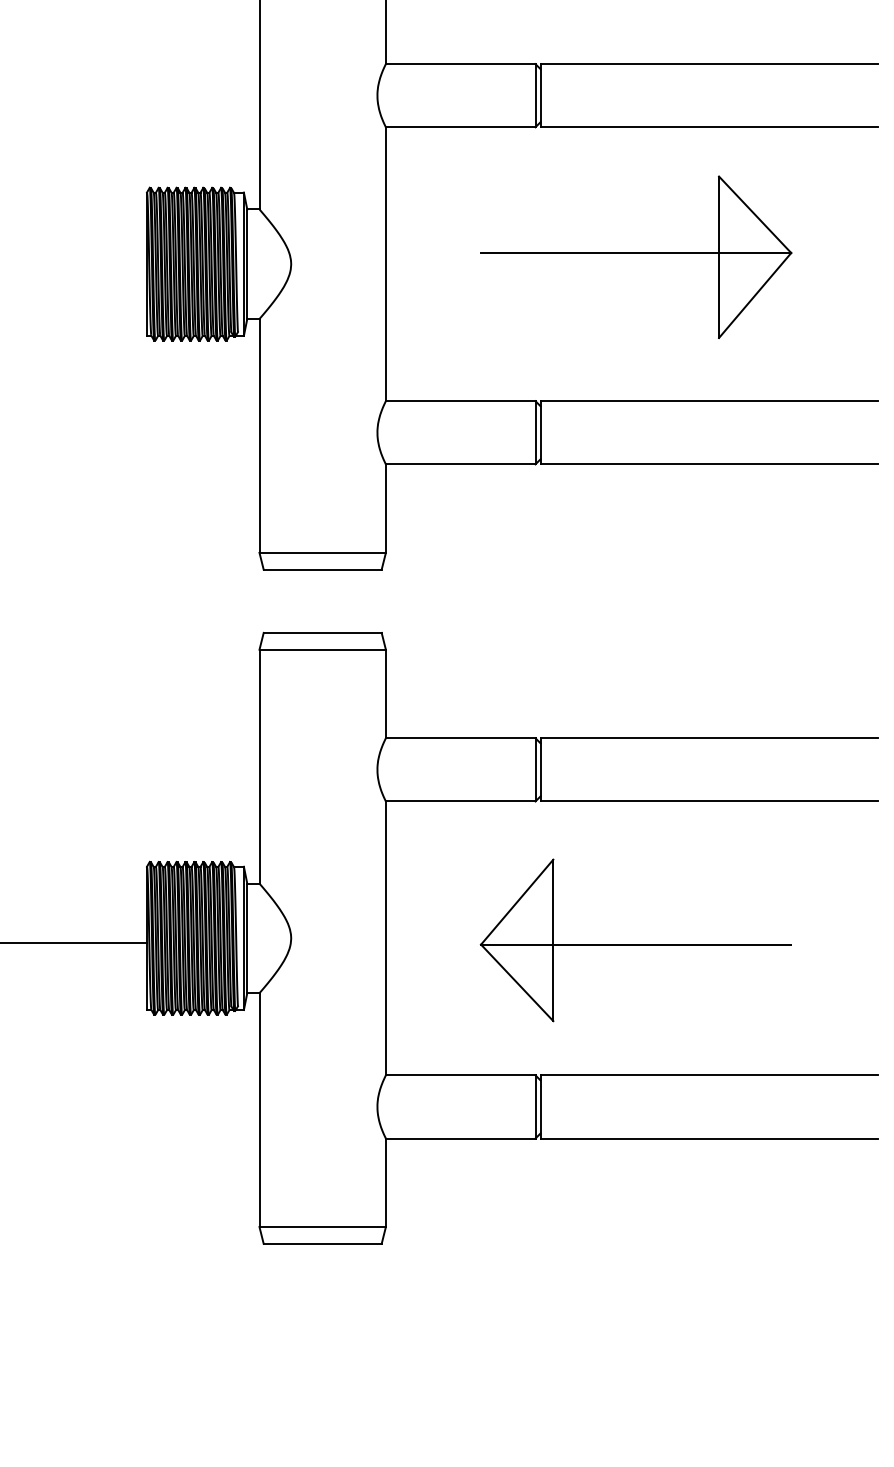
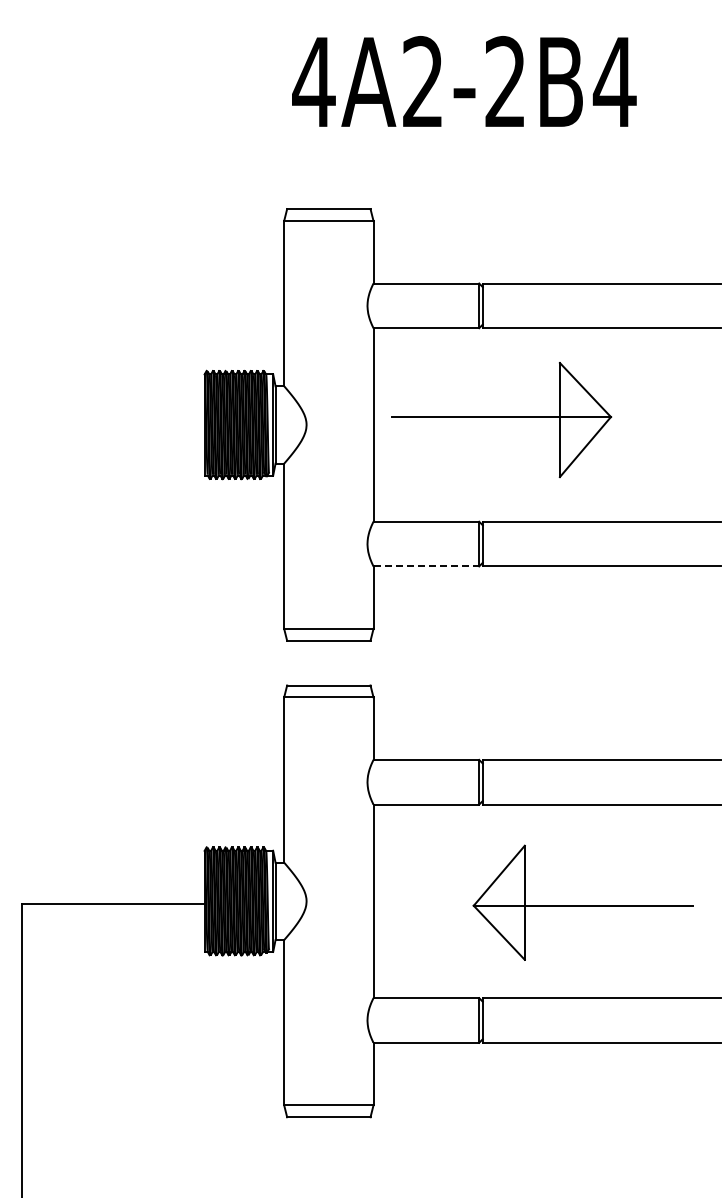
part: (636, 256) -> (501, 419), moved
line: (460, 464) -> (426, 566), solid -> dashed
part: (634, 939) -> (582, 902), moved

